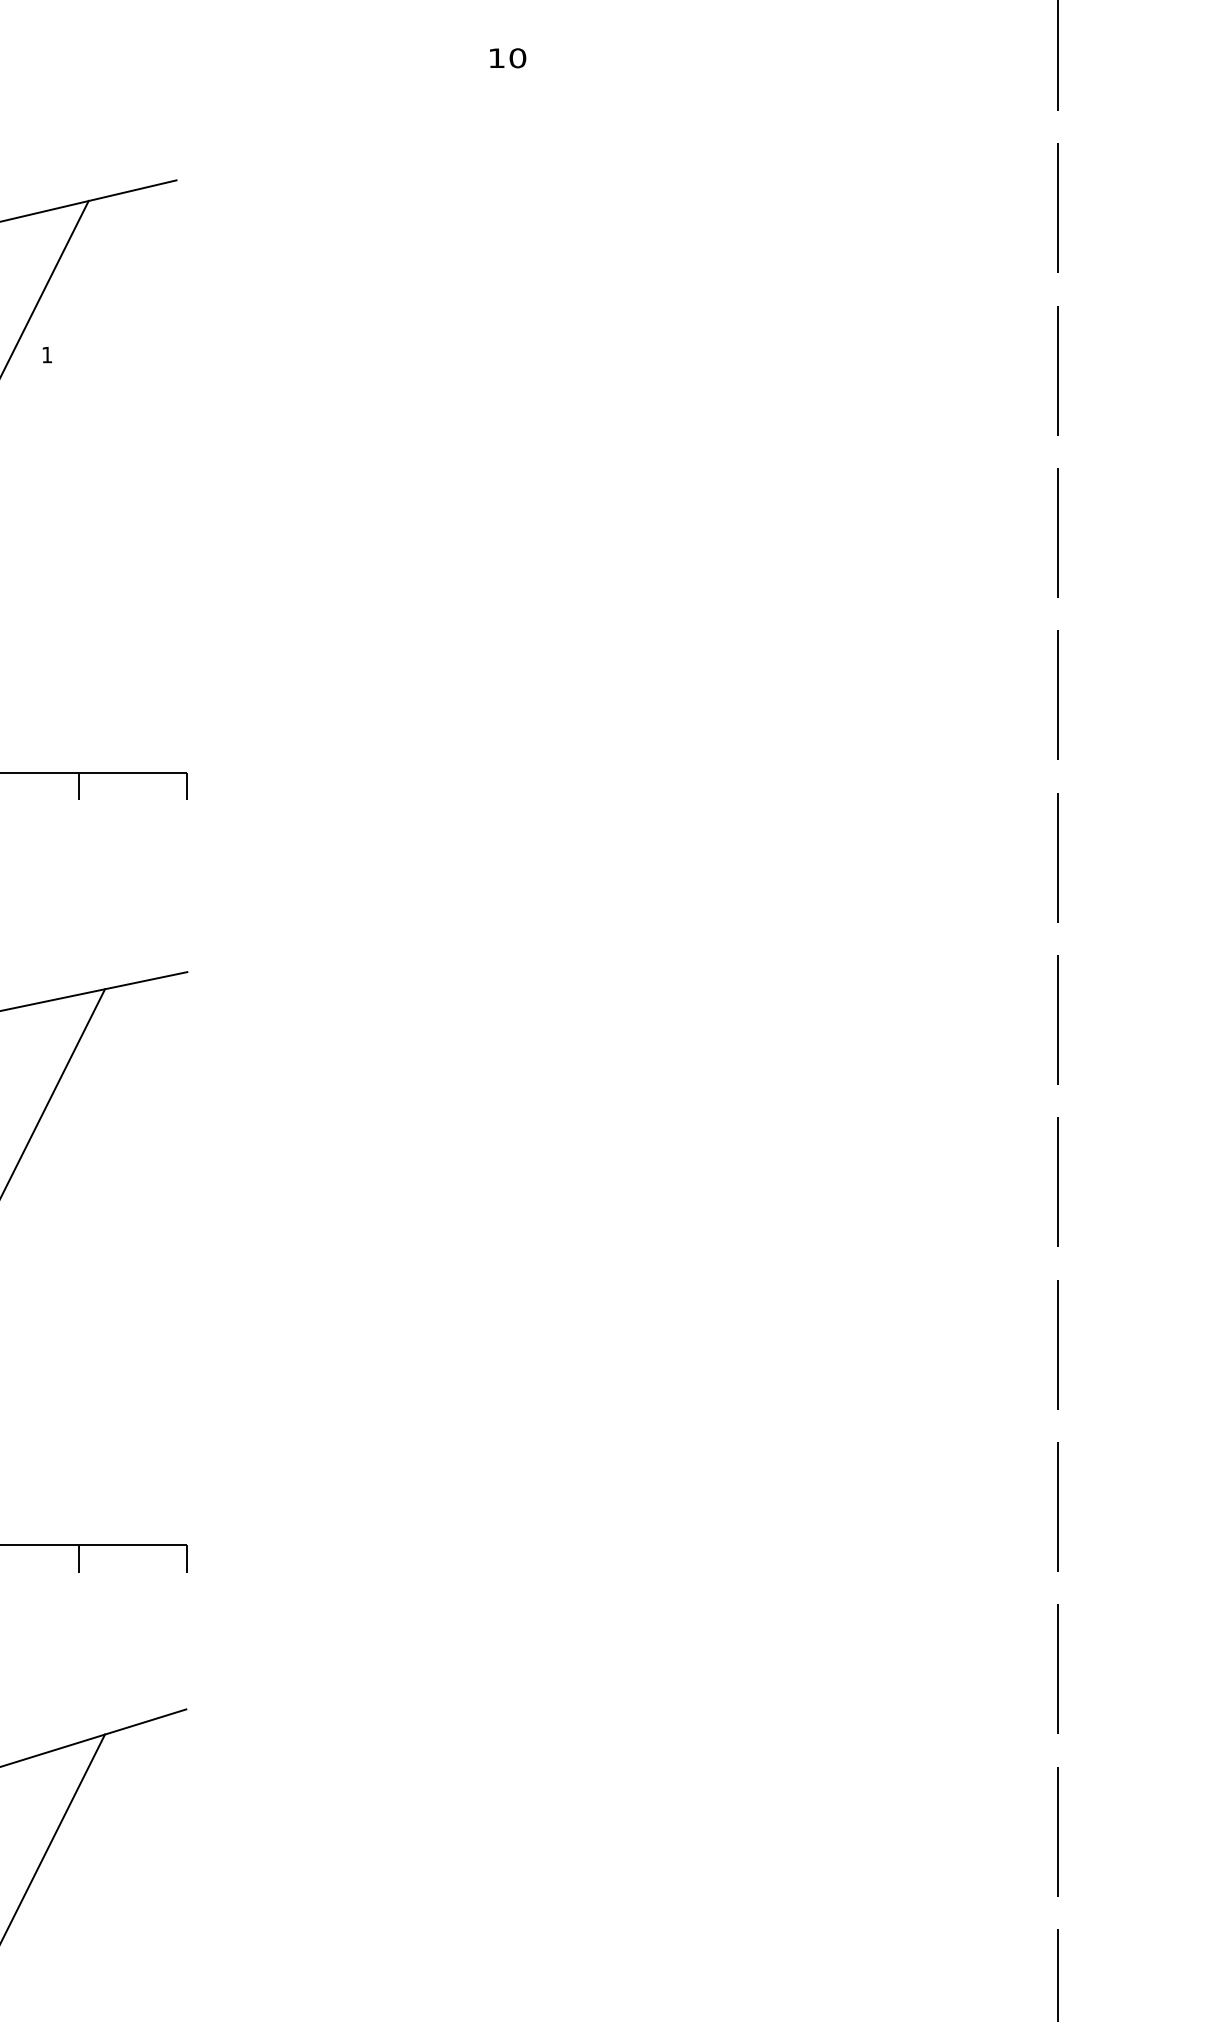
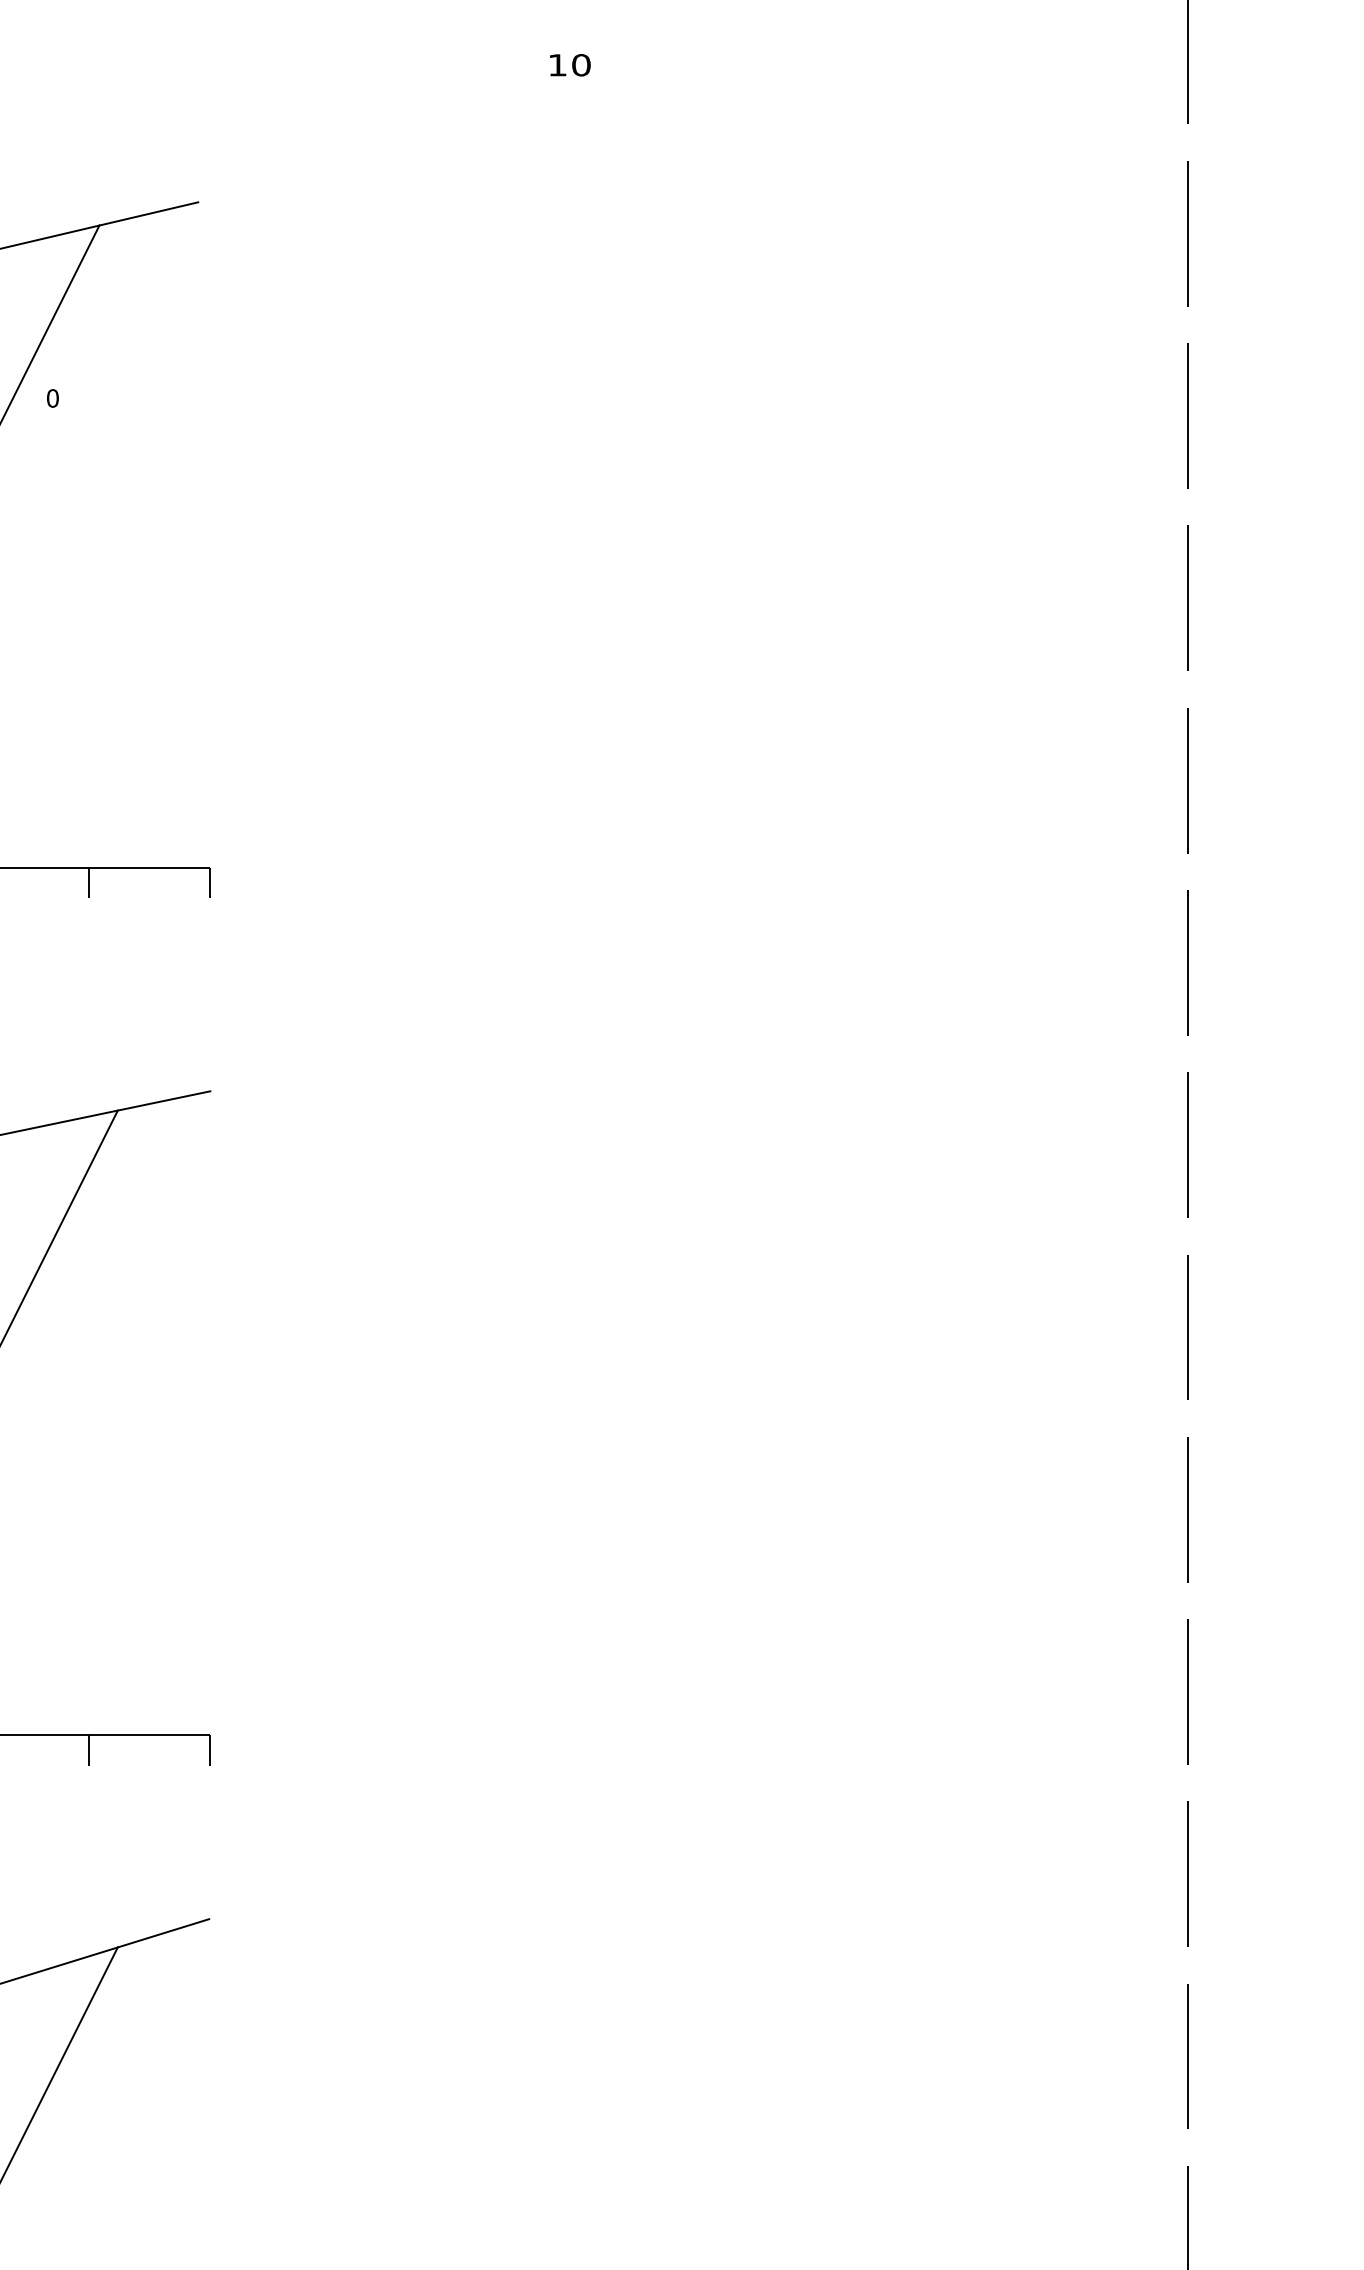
text: (46, 355) -> (52, 398), 1 -> 0

